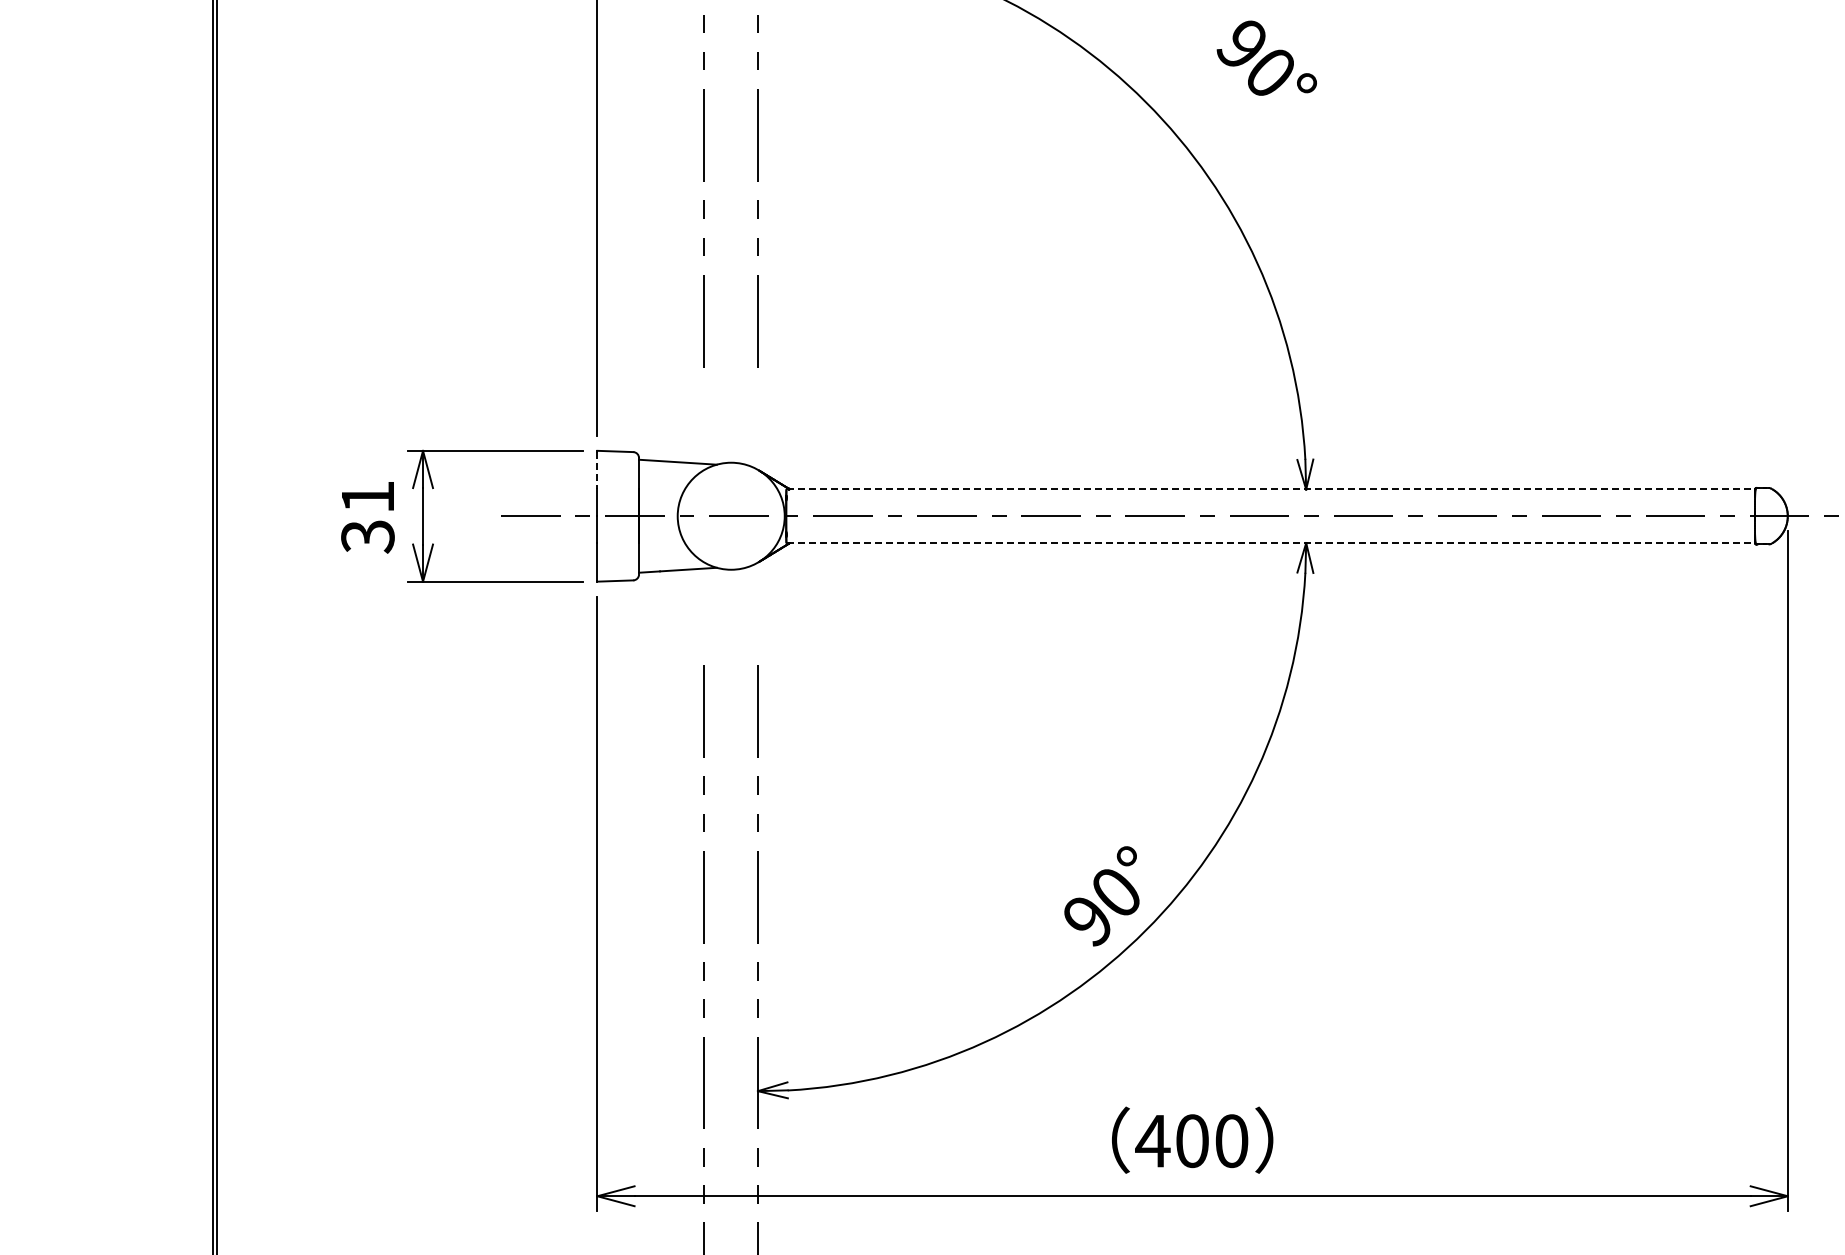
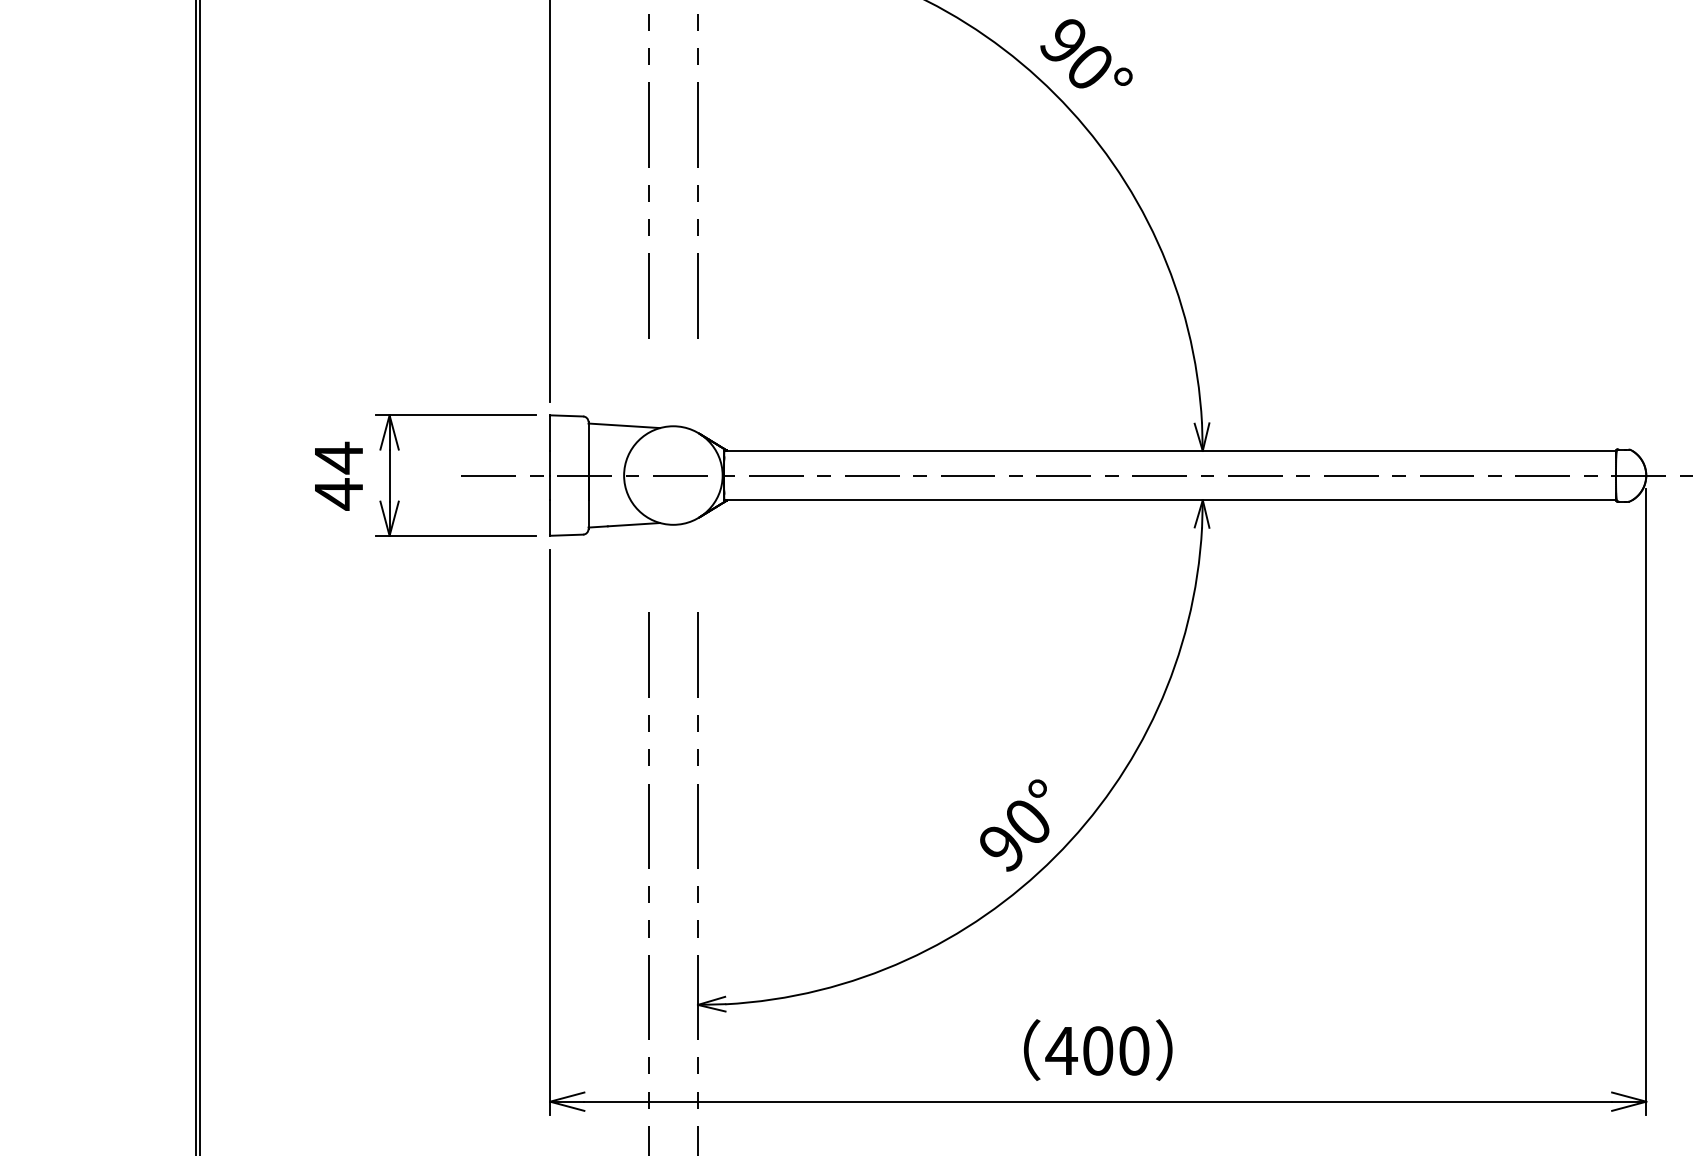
text: (1266, 57) -> (1086, 53), moved
line: (597, 470) -> (550, 433), dashed -> solid
line: (1271, 489) -> (1170, 450), dashed -> solid
text: (367, 516) -> (338, 475), 31 -> 44
line: (1271, 543) -> (1170, 500), dashed -> solid

